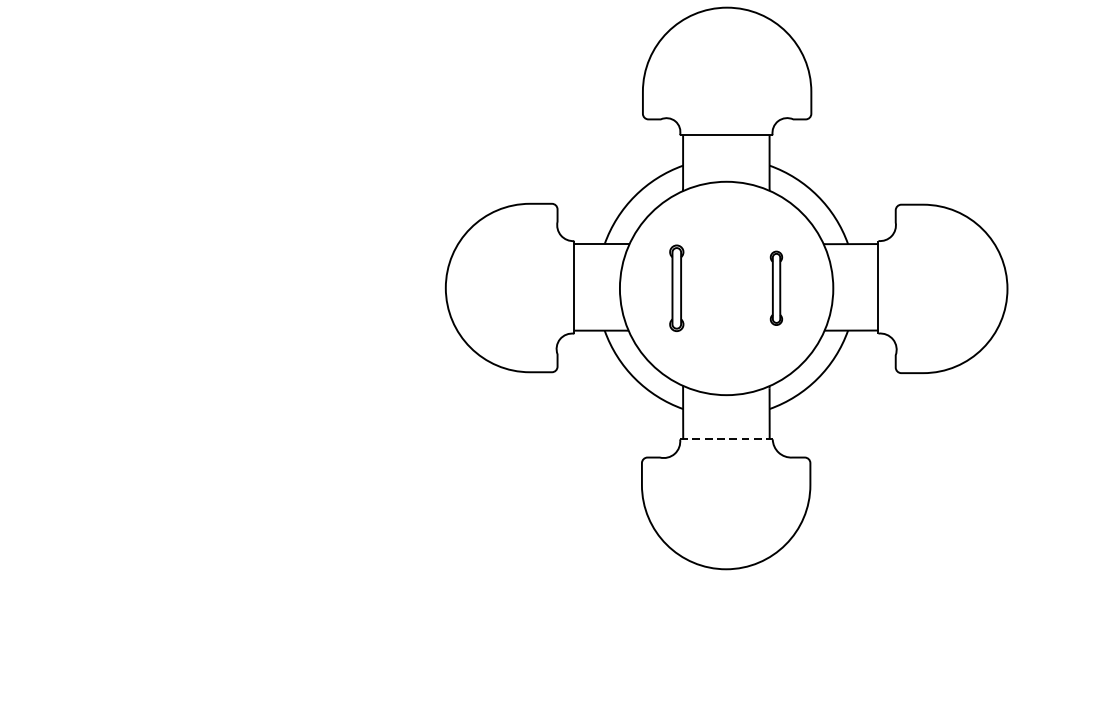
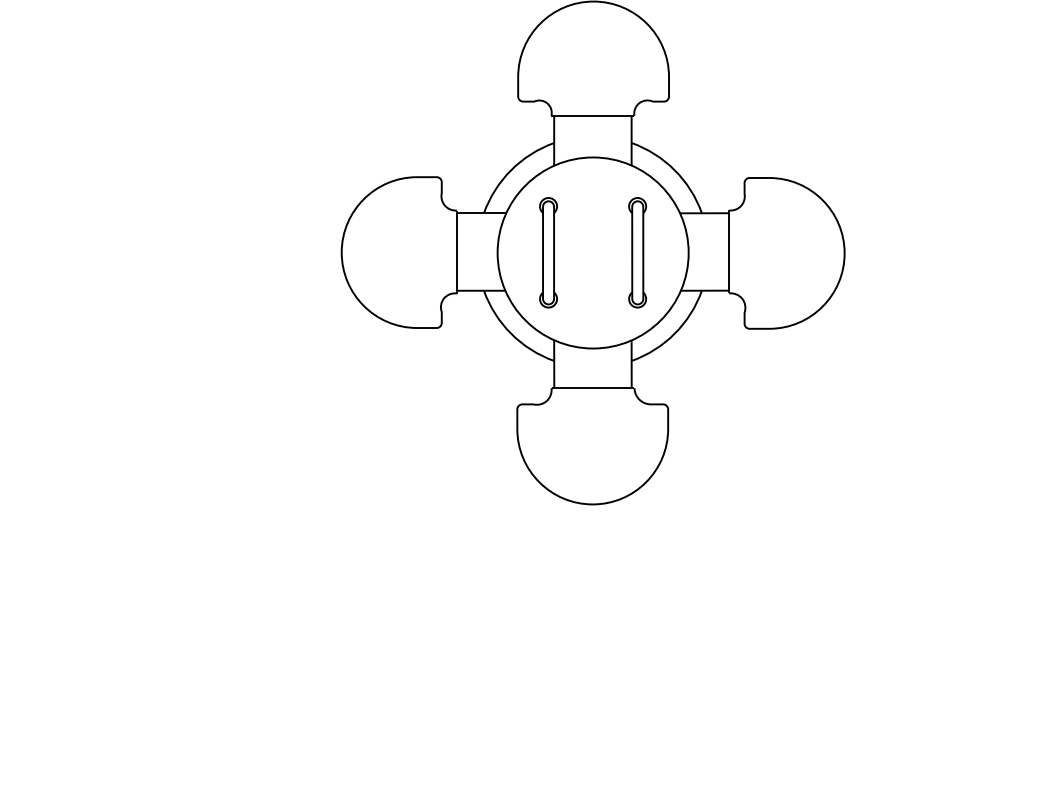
part: (676, 287) -> (548, 252), size x1.43
part: (776, 287) -> (637, 252), size x1.67
line: (727, 439) -> (593, 388), dashed -> solid

